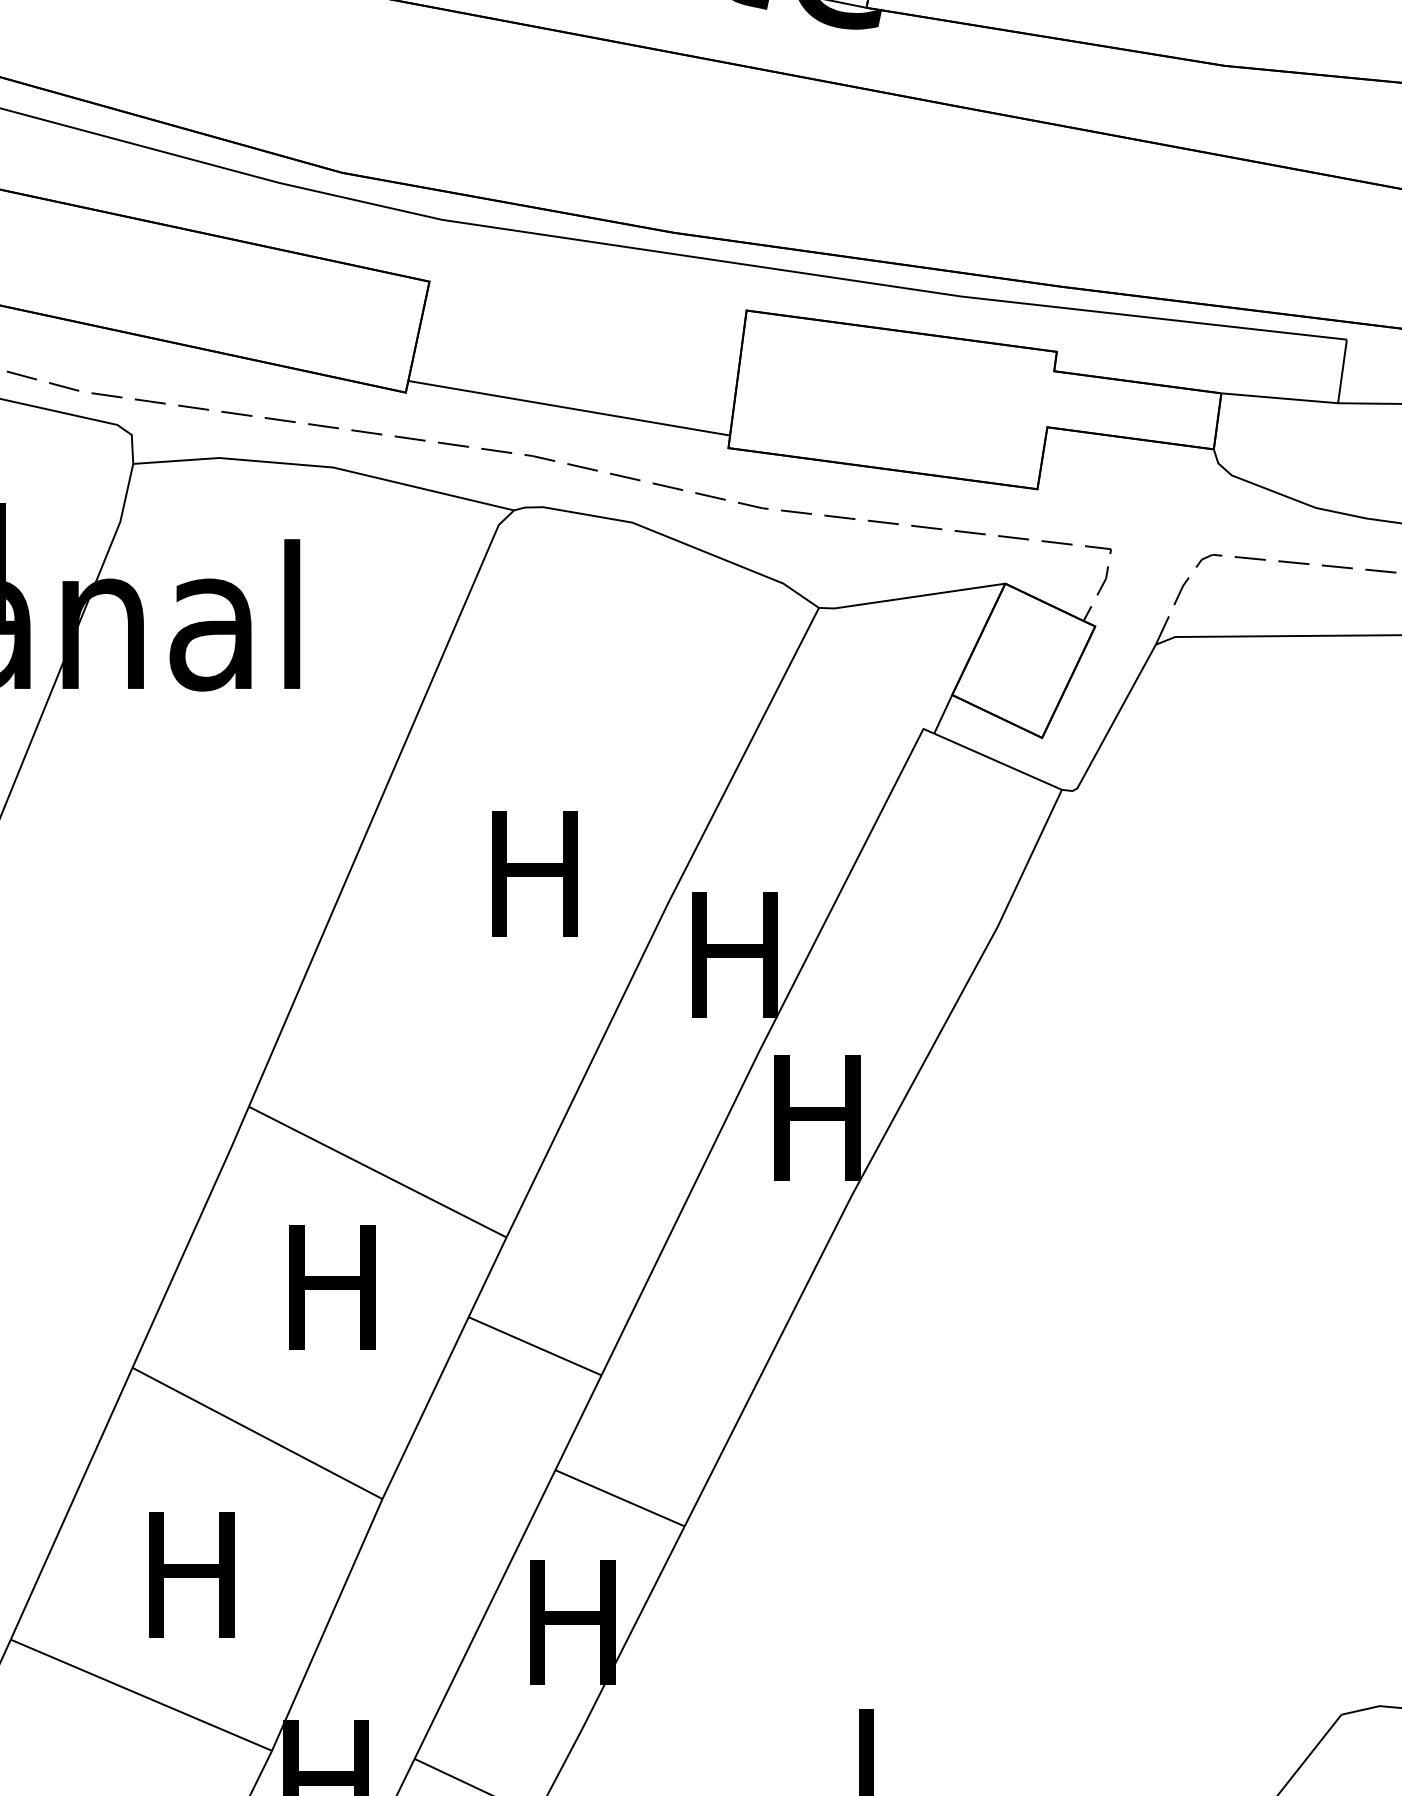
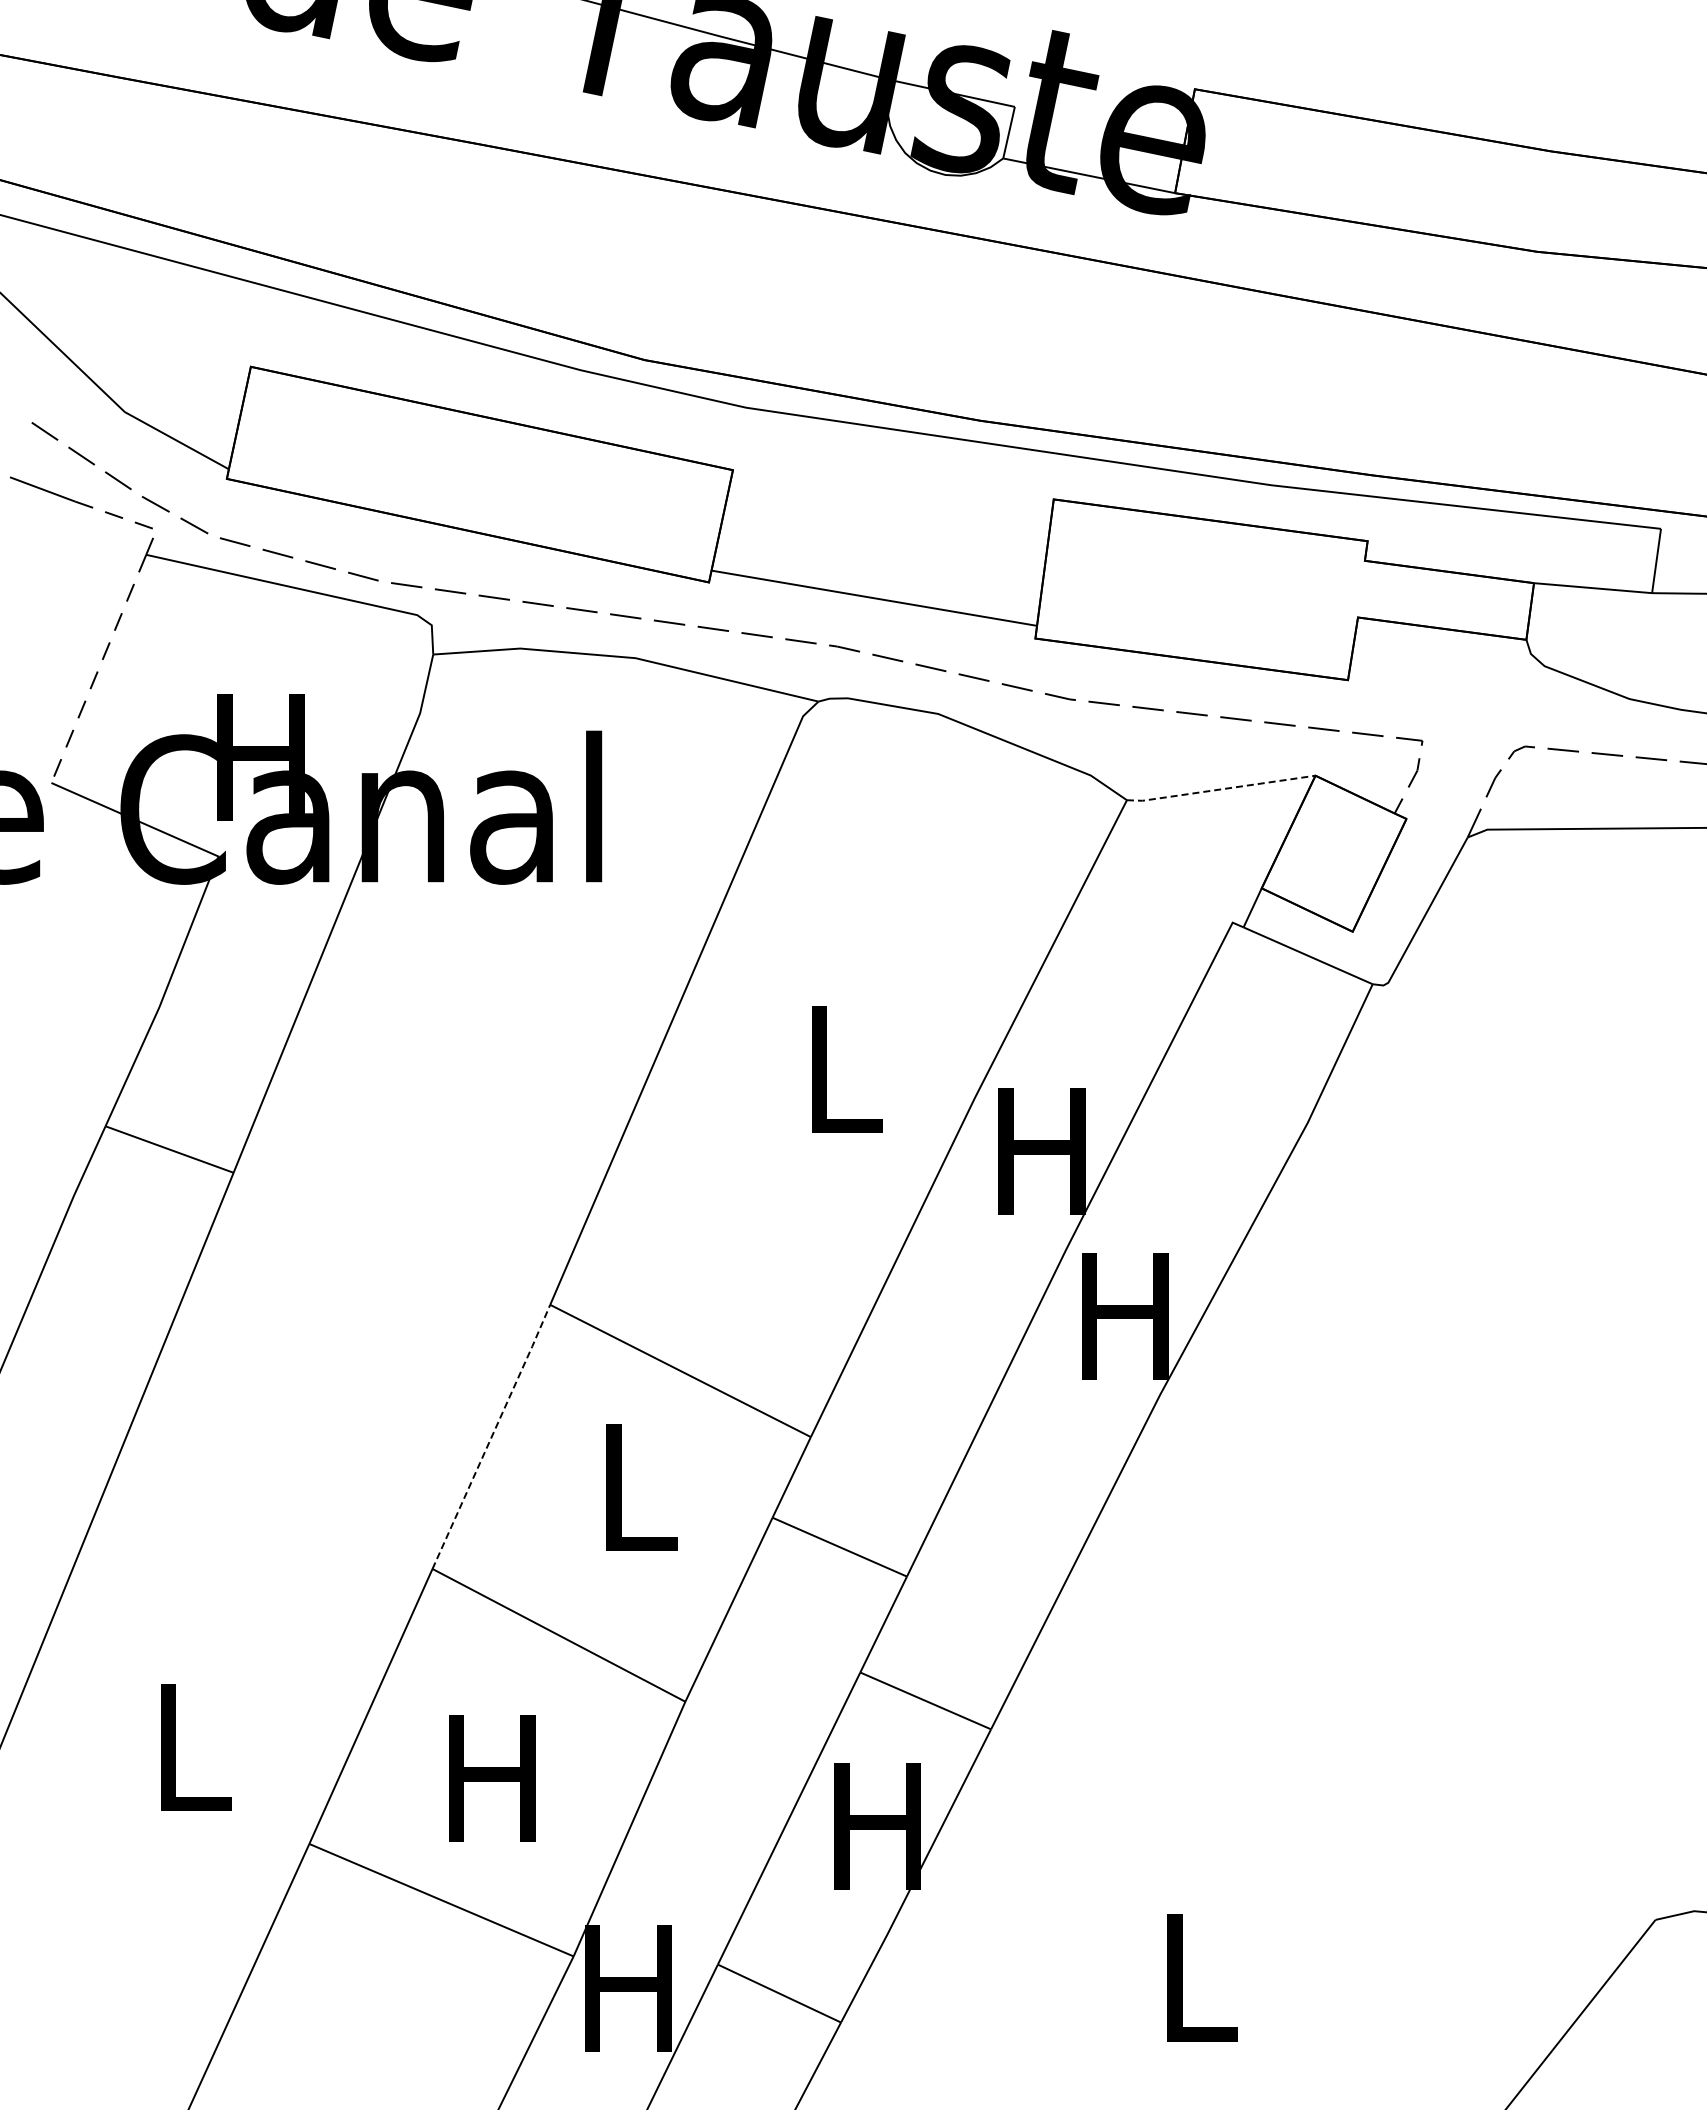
line: (911, 597) -> (1220, 789), solid -> dashed
text: (534, 874) -> (839, 1069), H -> L
line: (191, 1235) -> (492, 1435), solid -> dashed
text: (332, 1287) -> (634, 1487), H -> L

